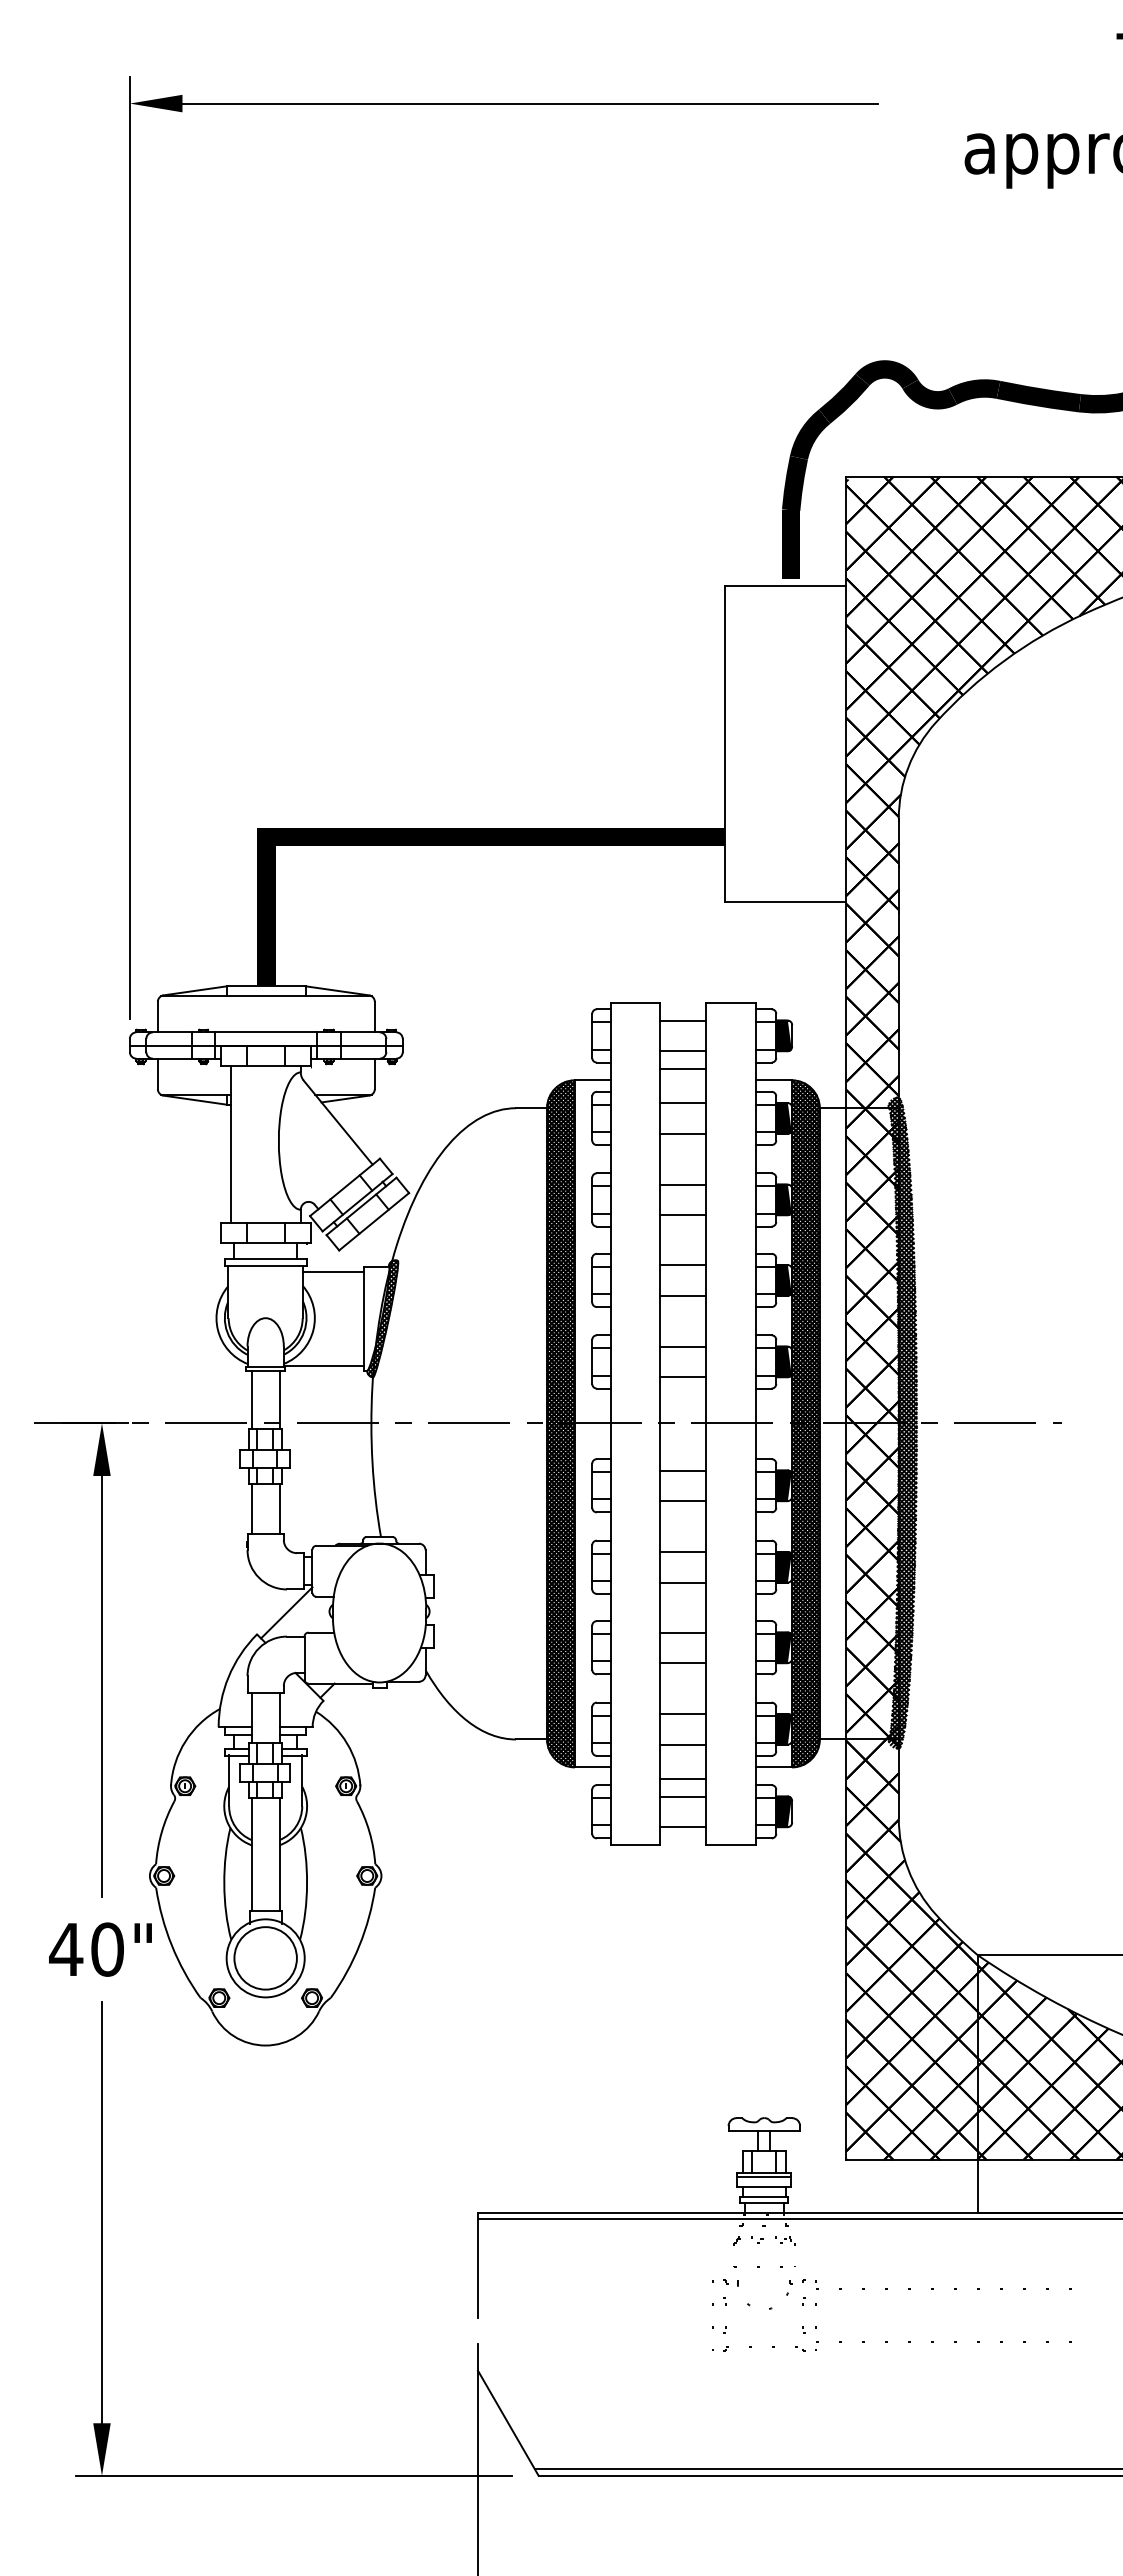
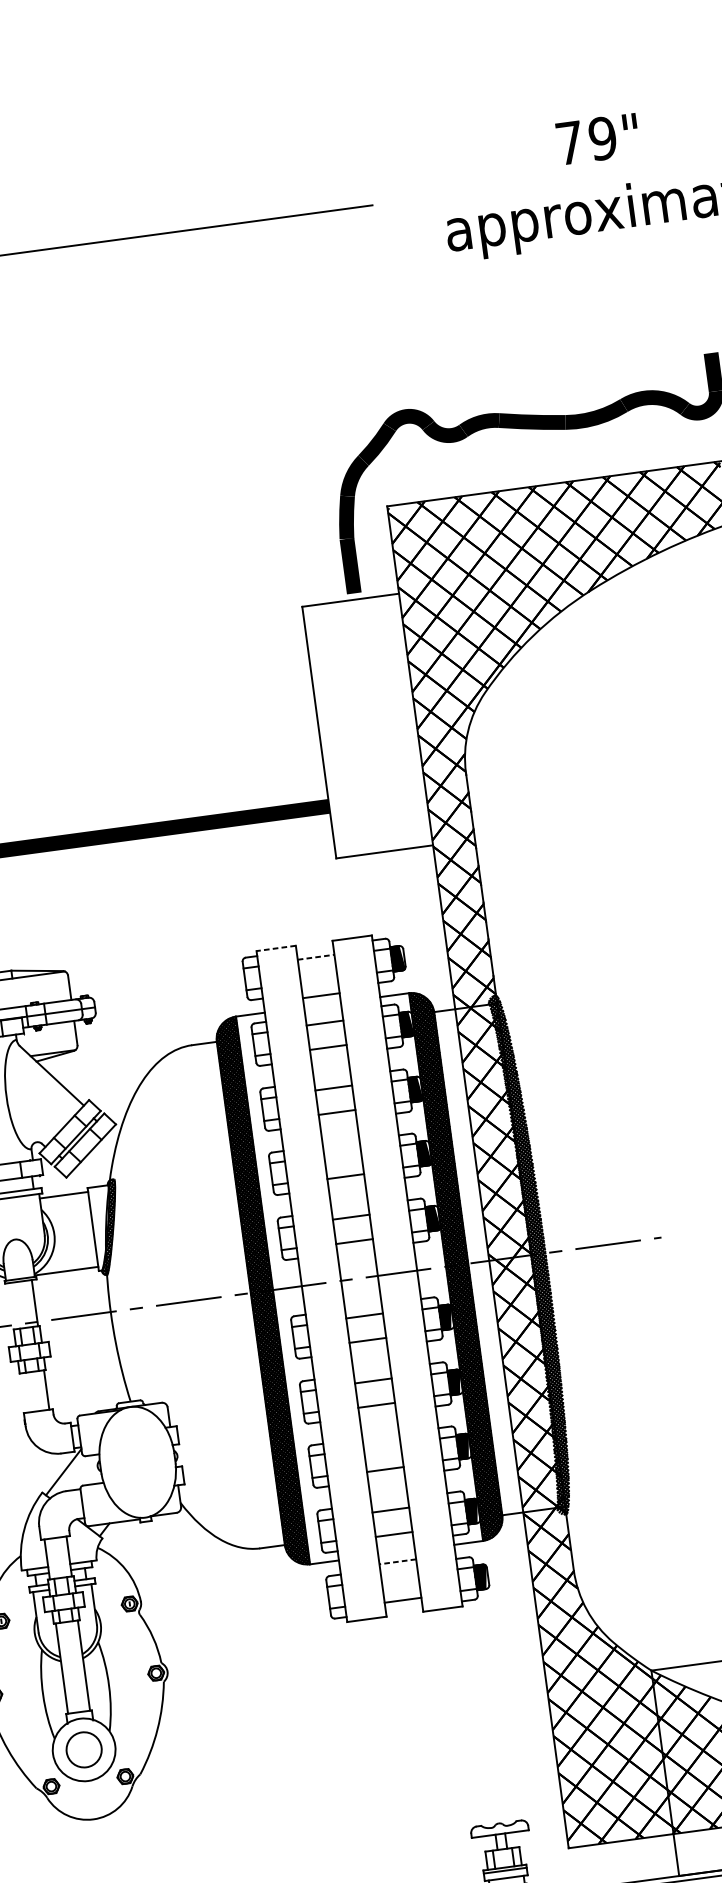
line: (635, 1003) -> (276, 948), solid -> dashed
line: (683, 1020) -> (316, 957), solid -> dashed
line: (683, 1051) -> (319, 981), removed
line: (683, 1265) -> (342, 1152), removed
line: (251, 1399) -> (12, 1305), removed
line: (251, 1508) -> (24, 1392), removed
line: (683, 1632) -> (382, 1445), removed
line: (682, 1778) -> (397, 1561), solid -> dashed
line: (683, 1796) -> (399, 1575), removed
circle: (265, 1958) -> (84, 1750), size x0.7

